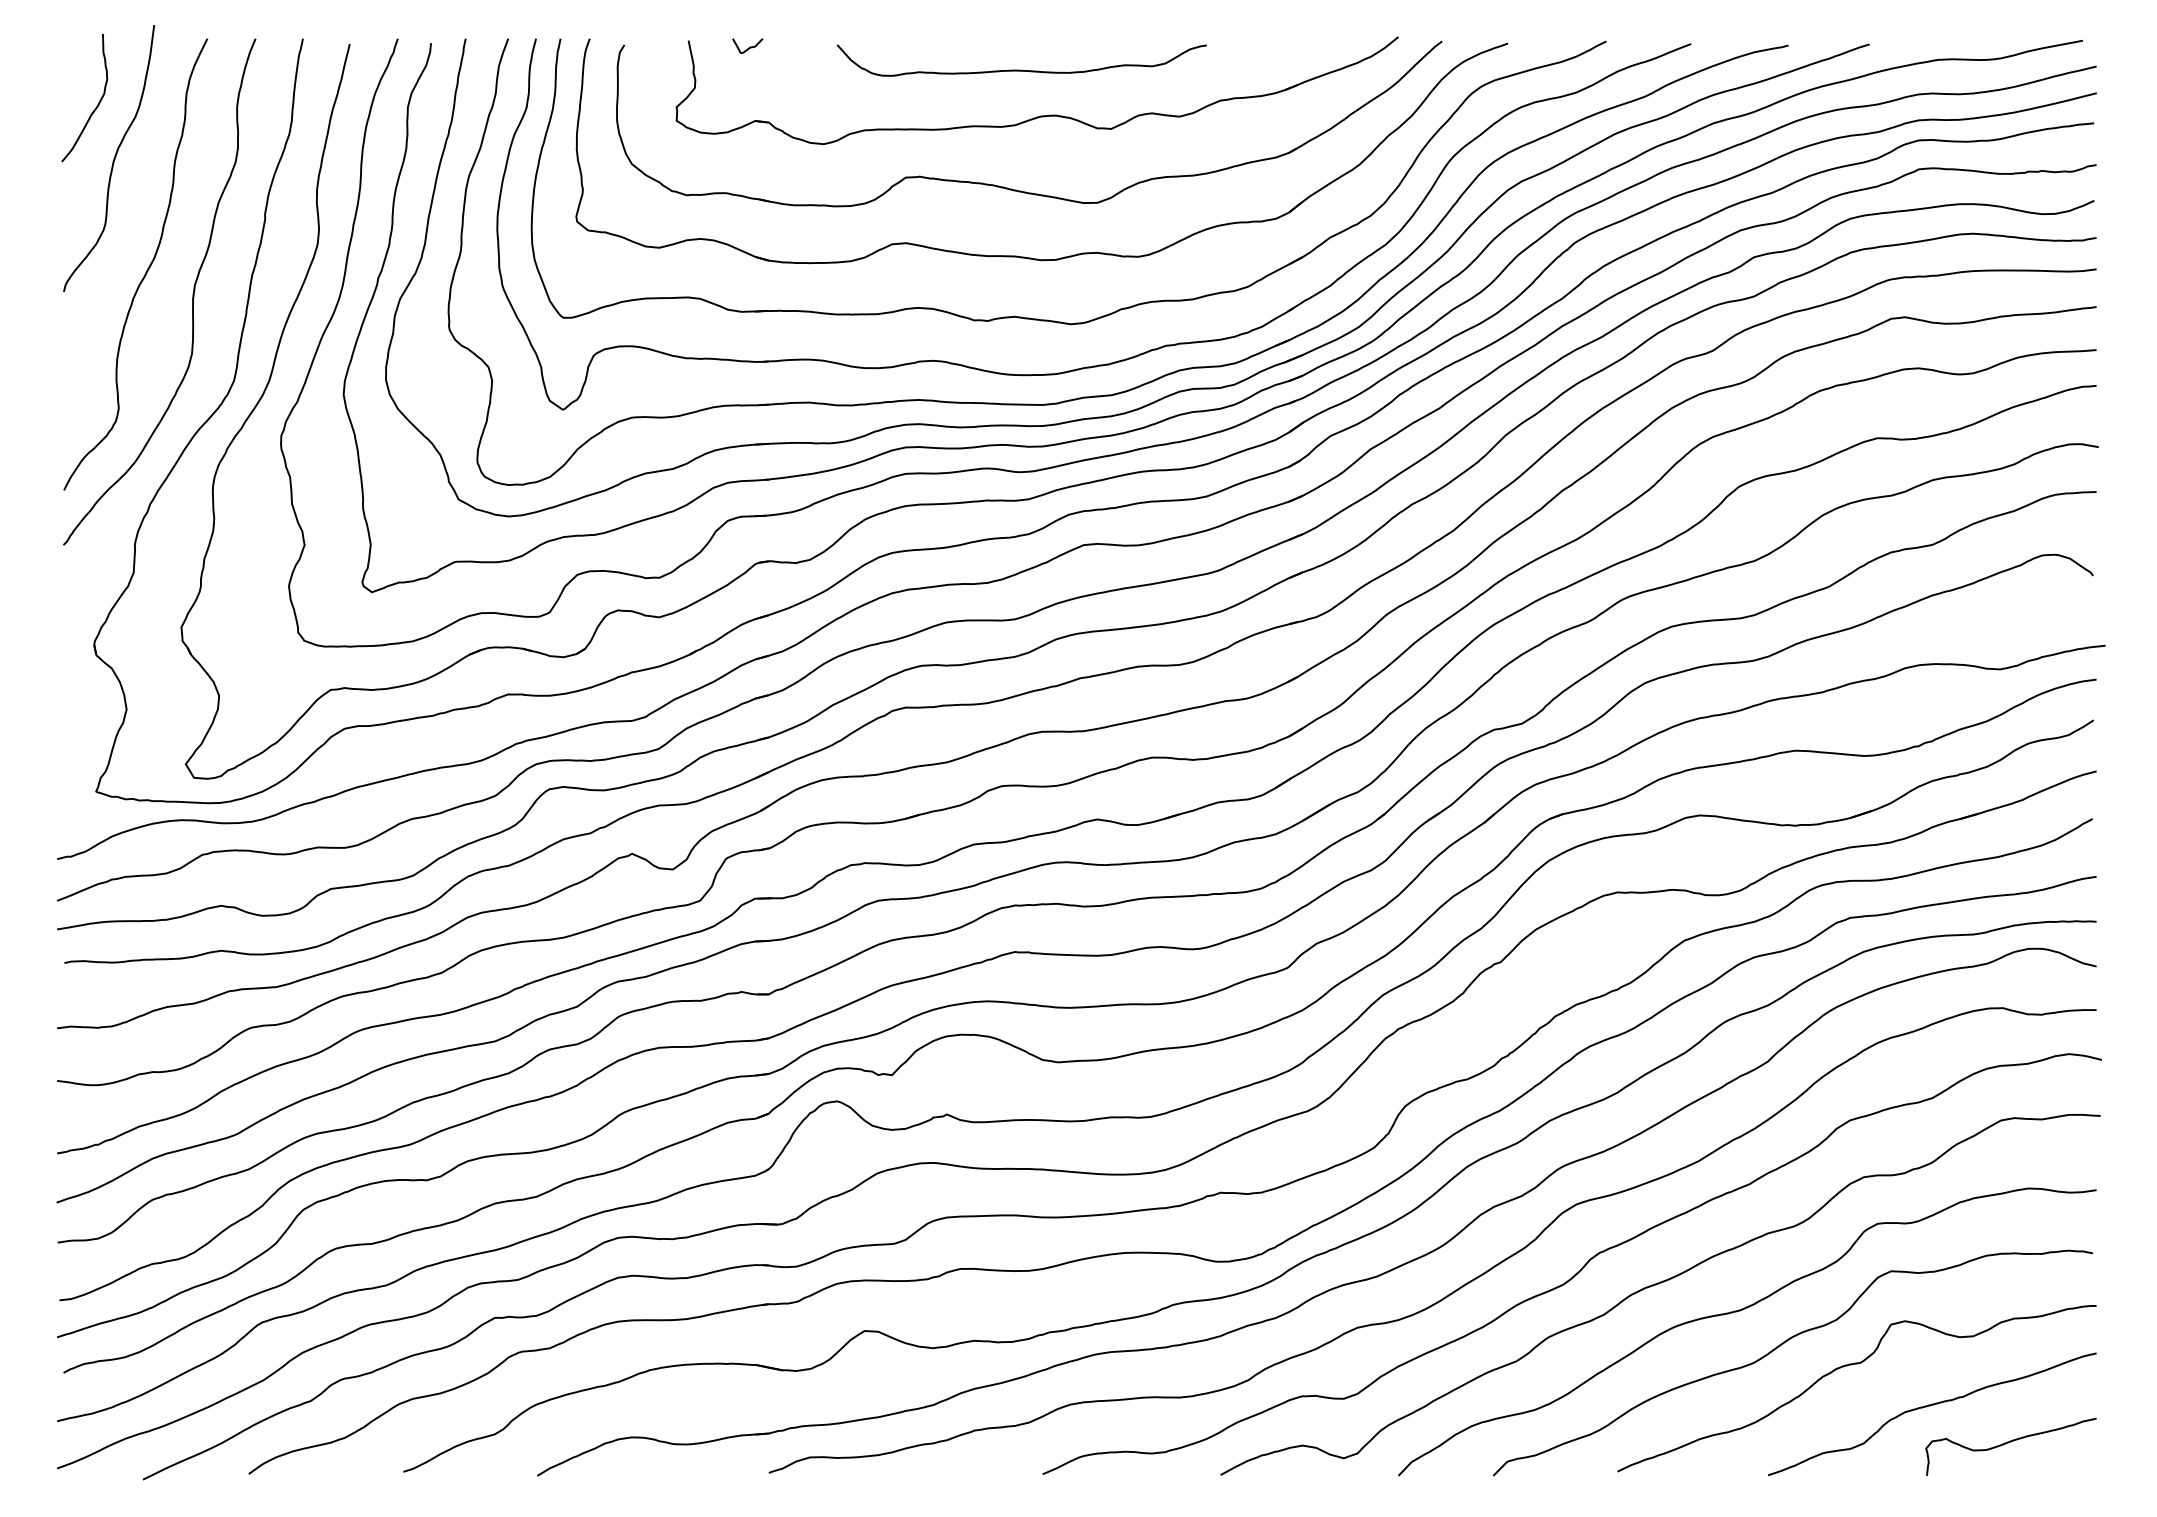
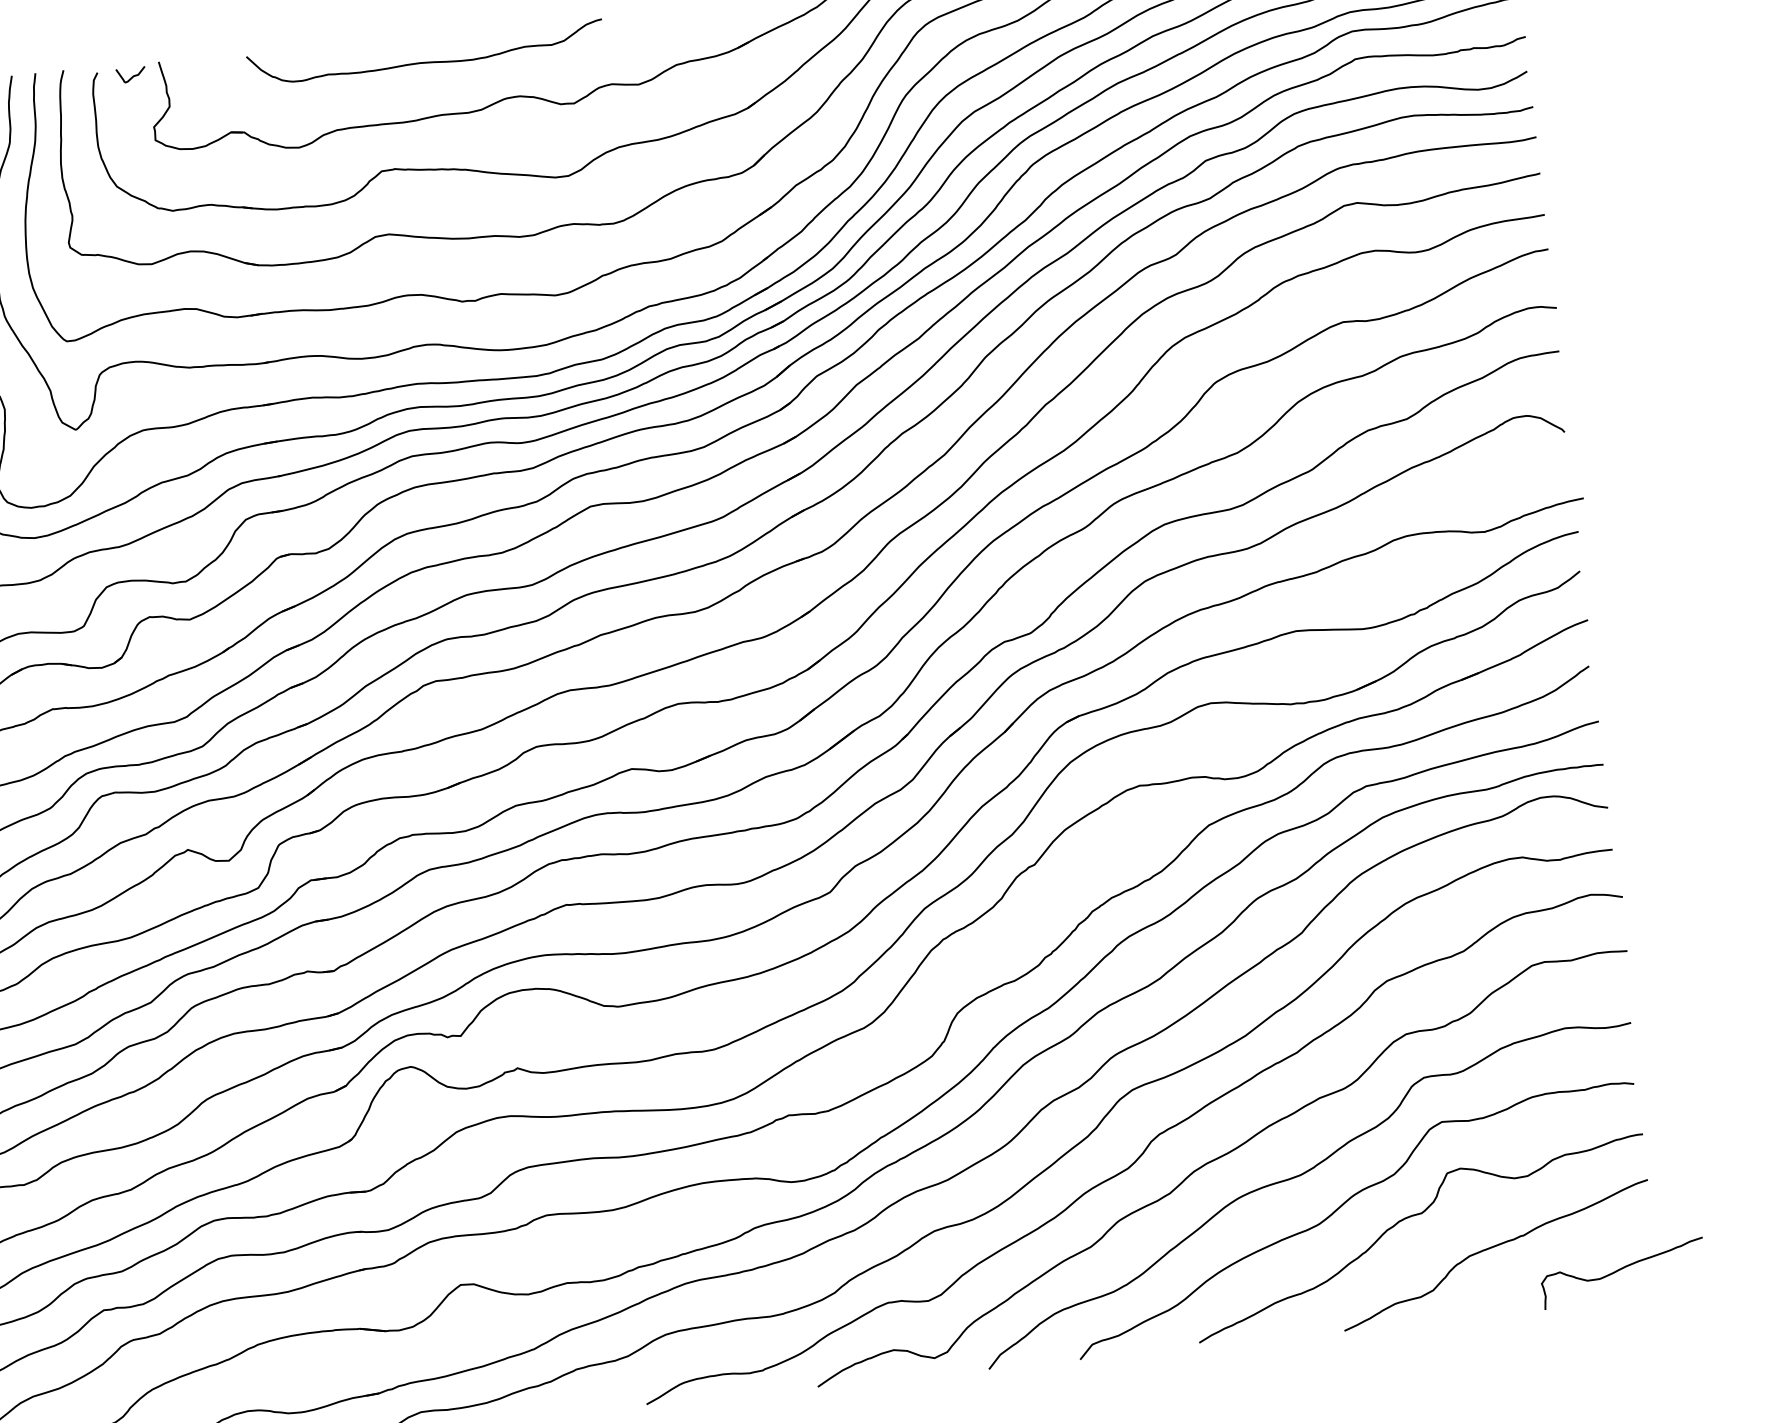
curve: (748, 47) -> (131, 76), moved
curve: (1021, 69) -> (426, 61), moved
curve: (2008, 1443) -> (1620, 1270), moved

